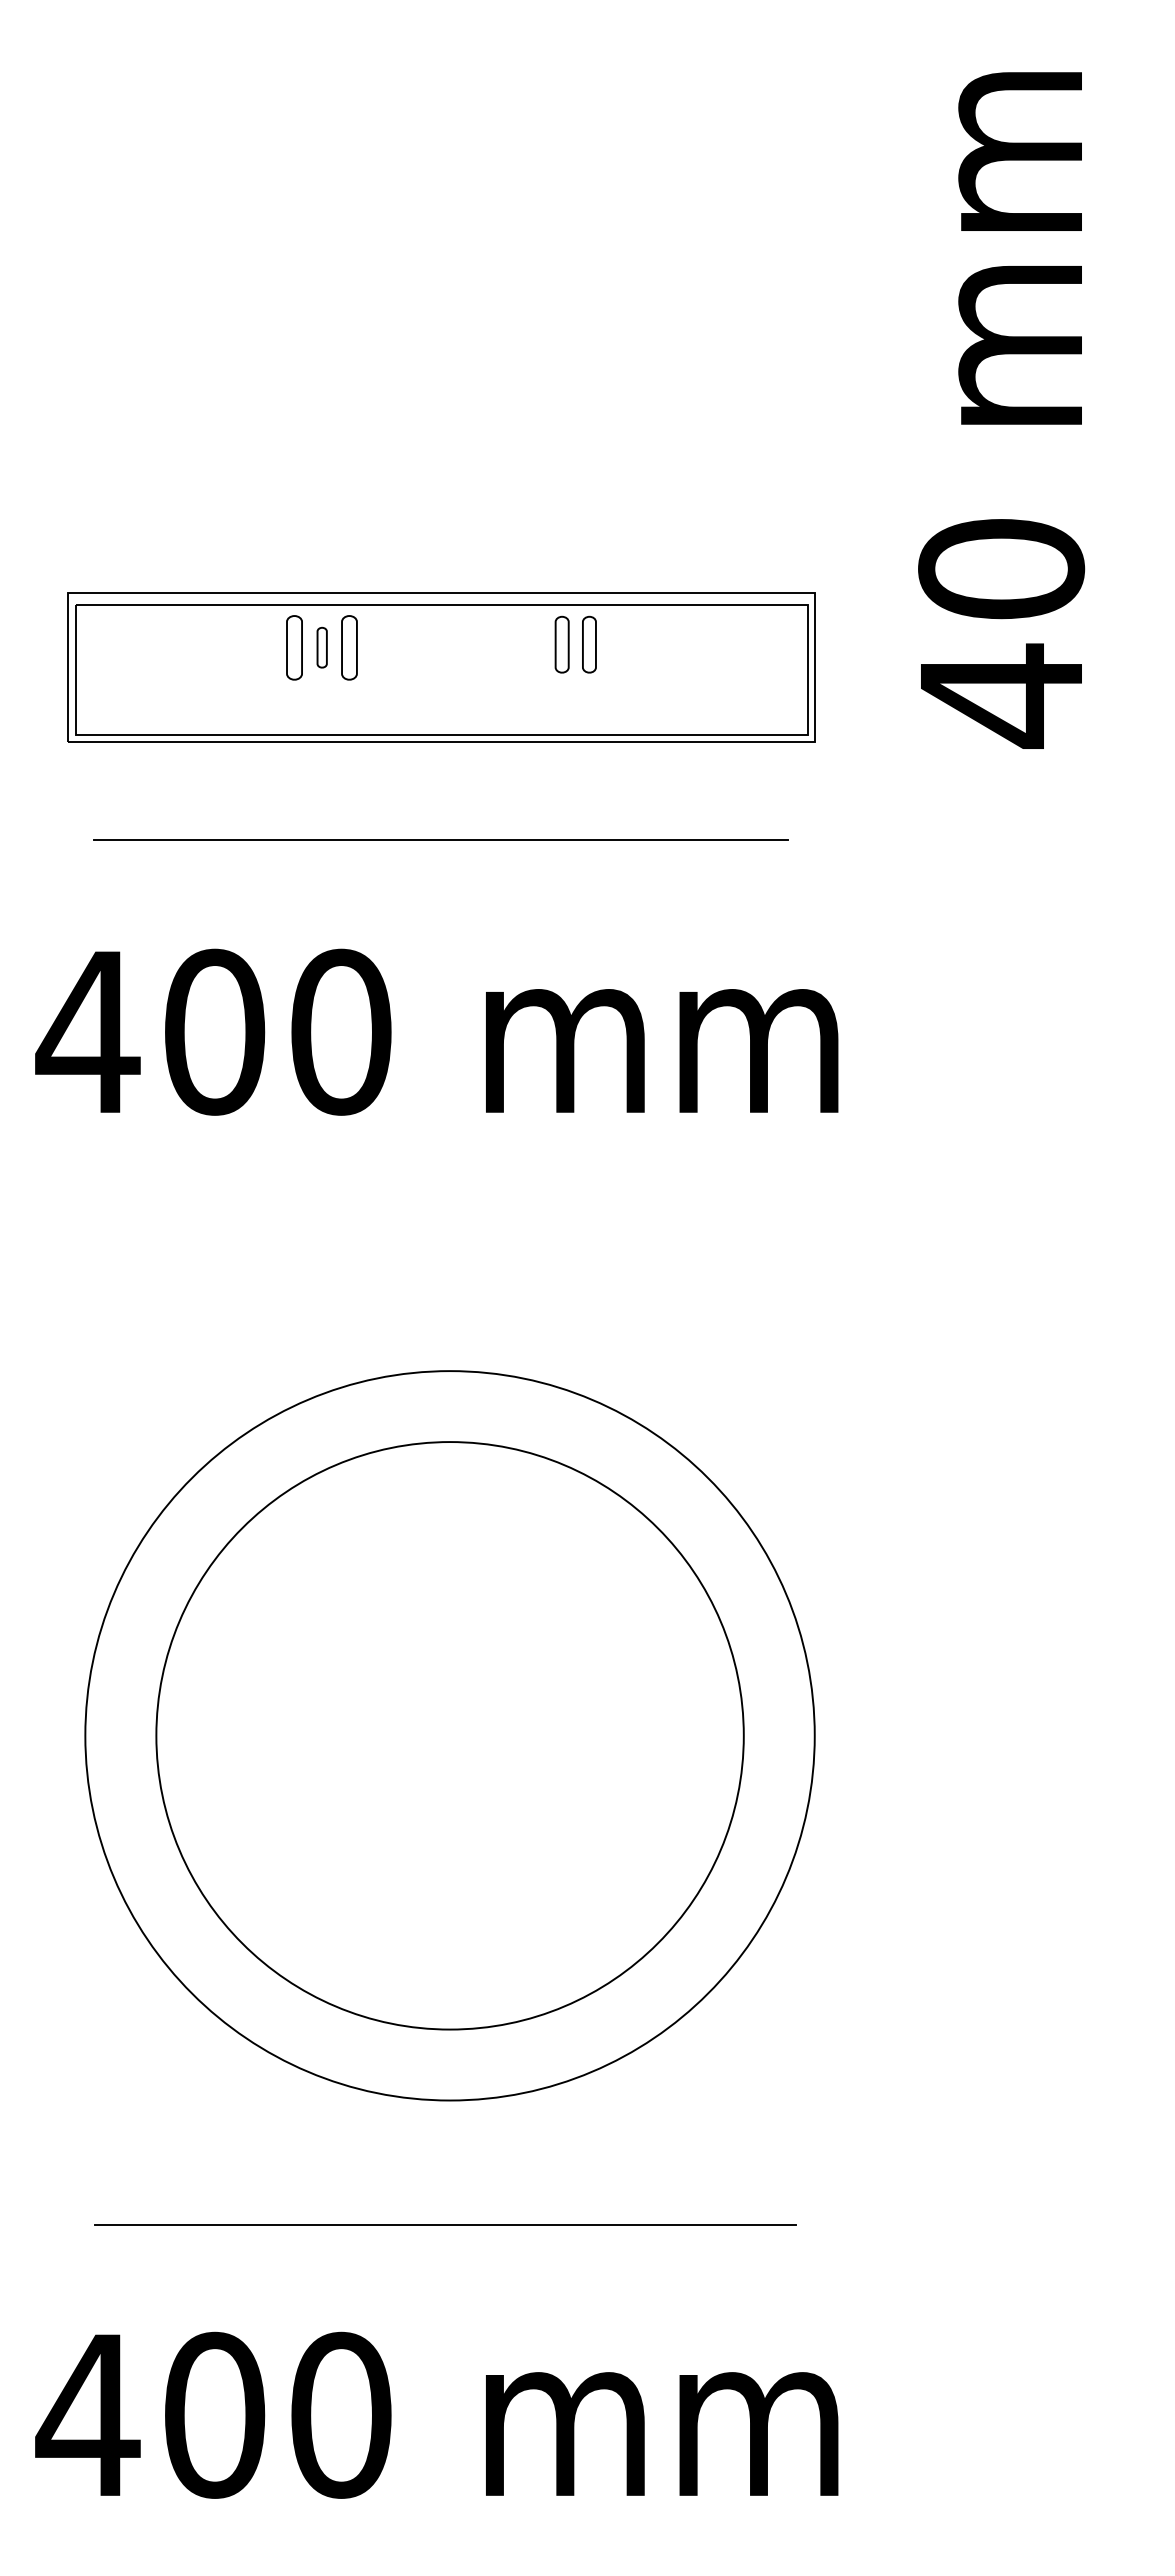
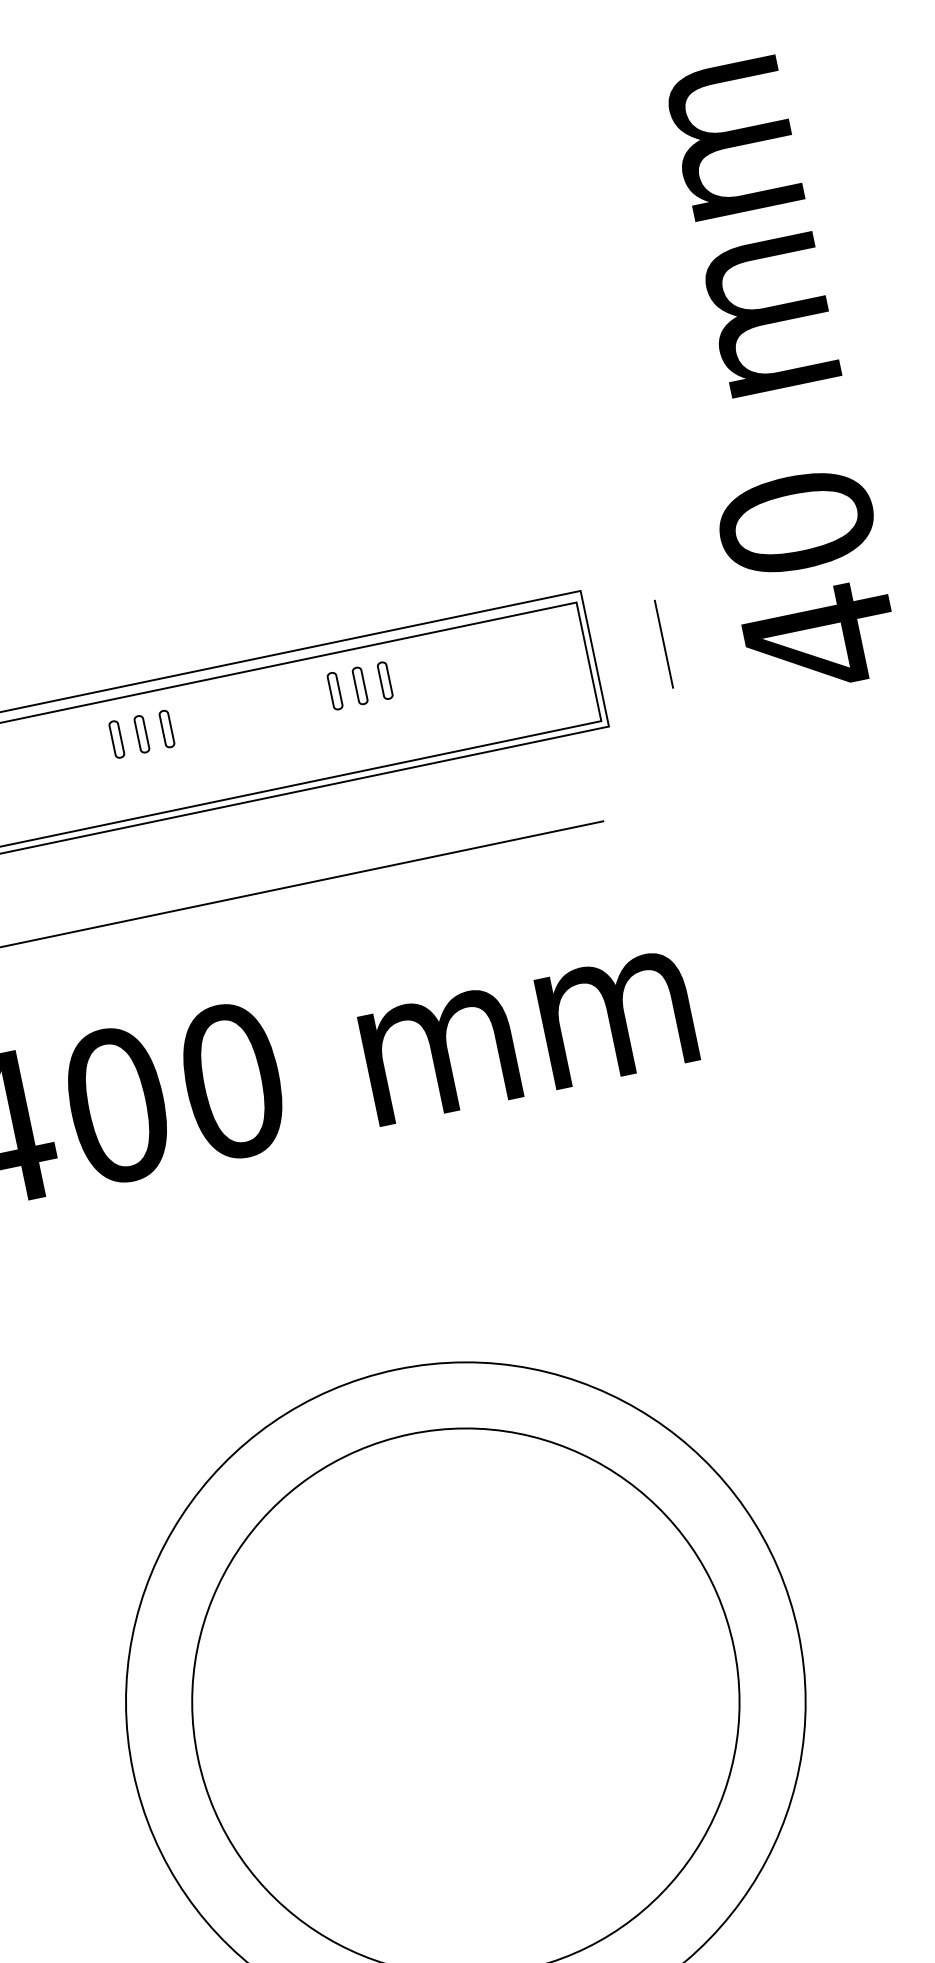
text: (1001, 410) -> (766, 378), moved
part: (534, 644) -> (334, 690), added
part: (561, 644) -> (359, 685), size x0.71
part: (589, 644) -> (385, 680), size x0.71
part: (294, 647) -> (116, 739), size x0.62
part: (349, 647) -> (166, 728), size x0.62
line: (890, 667) -> (663, 644), added

